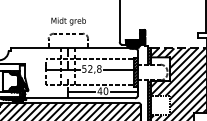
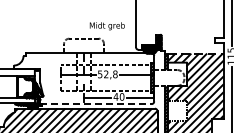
text: (67, 21) -> (106, 26), moved
line: (79, 98) -> (95, 104), solid -> dashed

